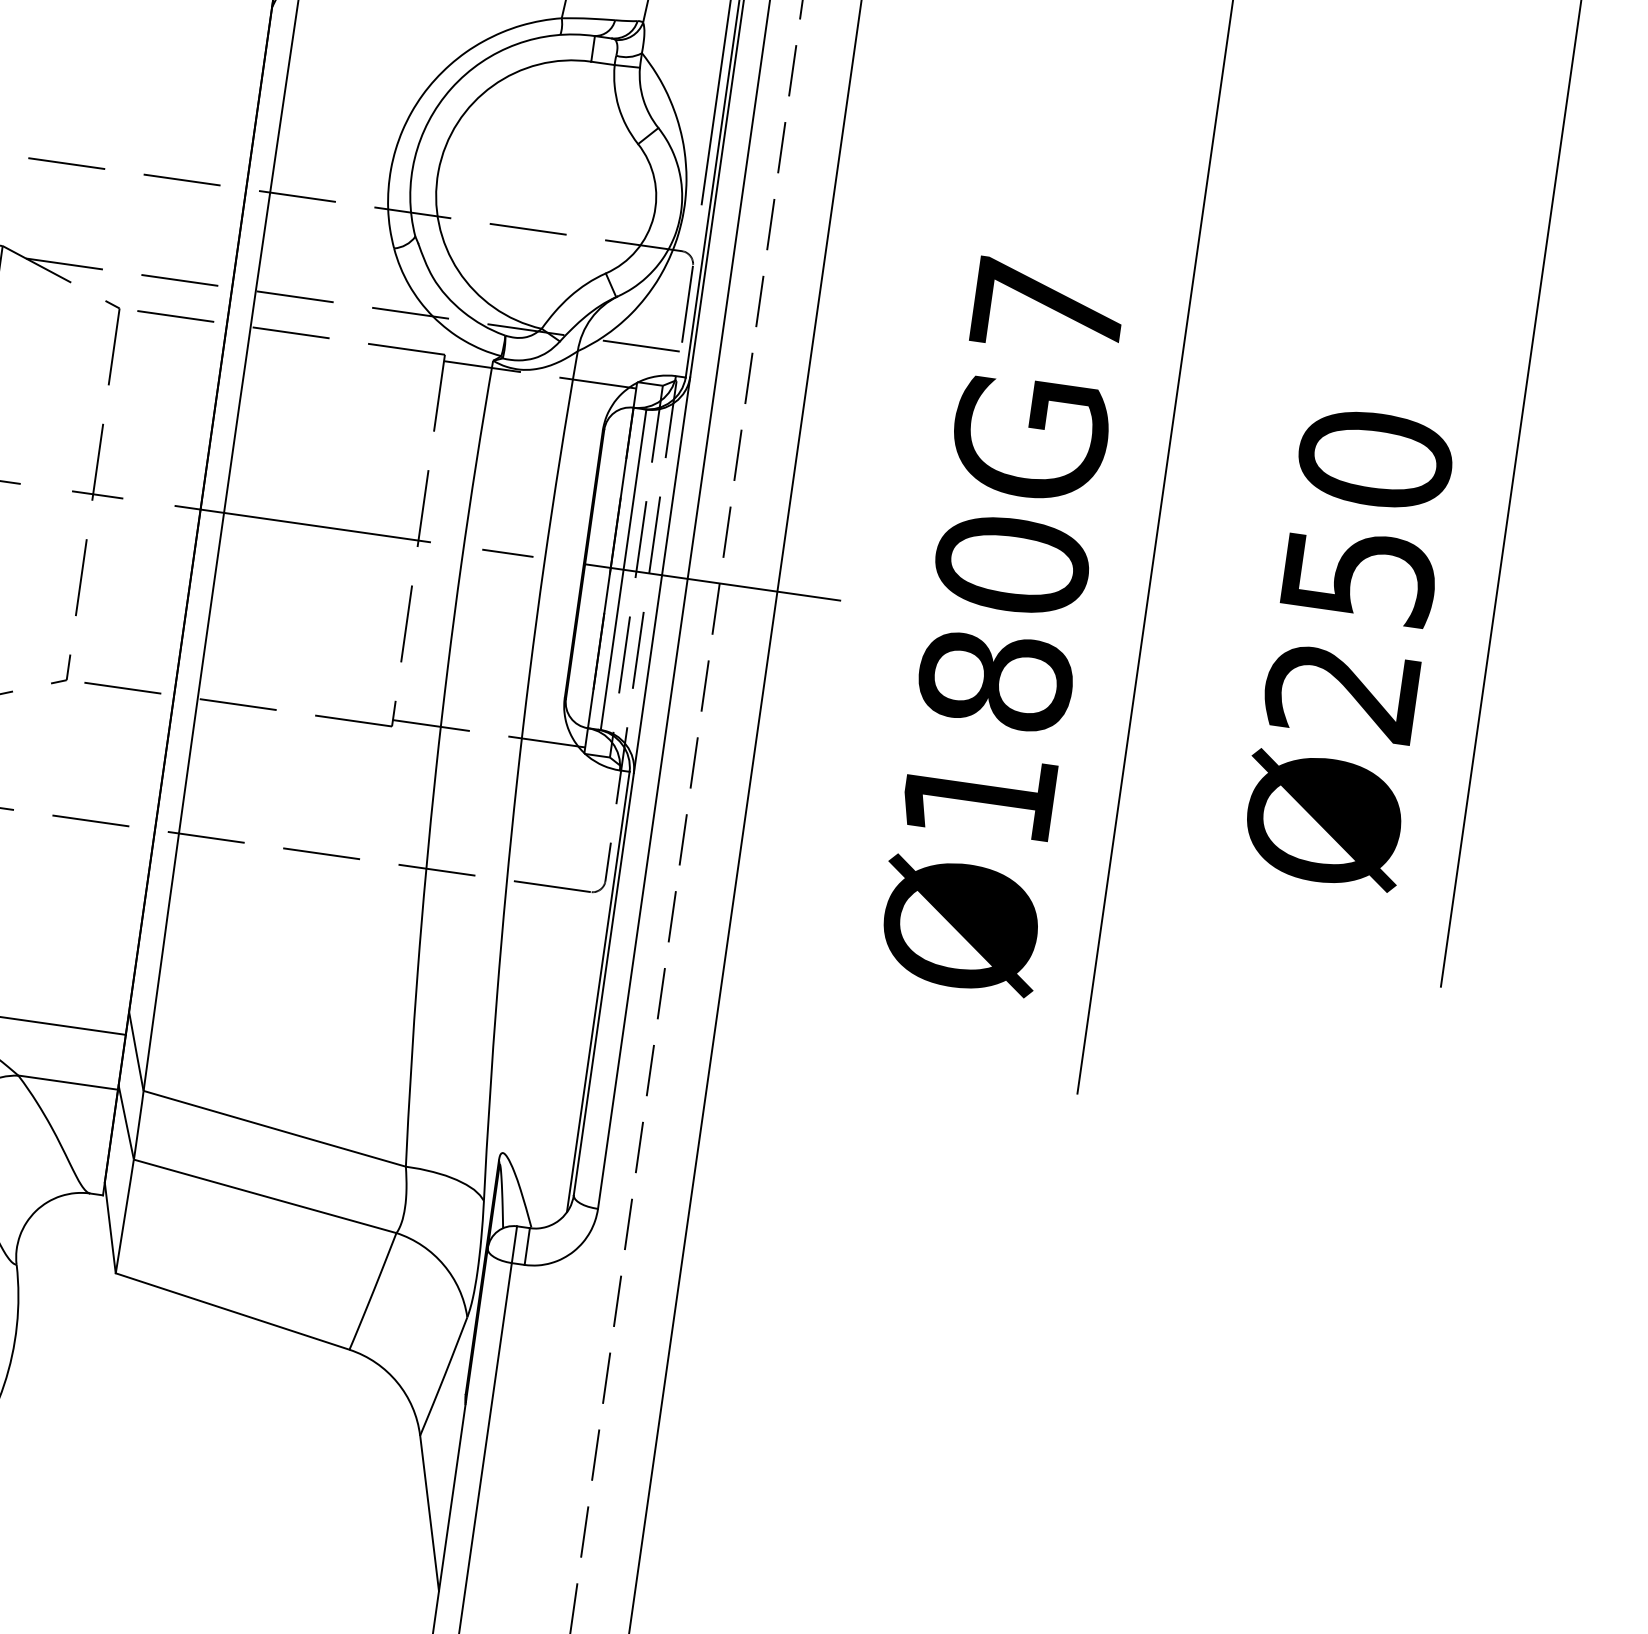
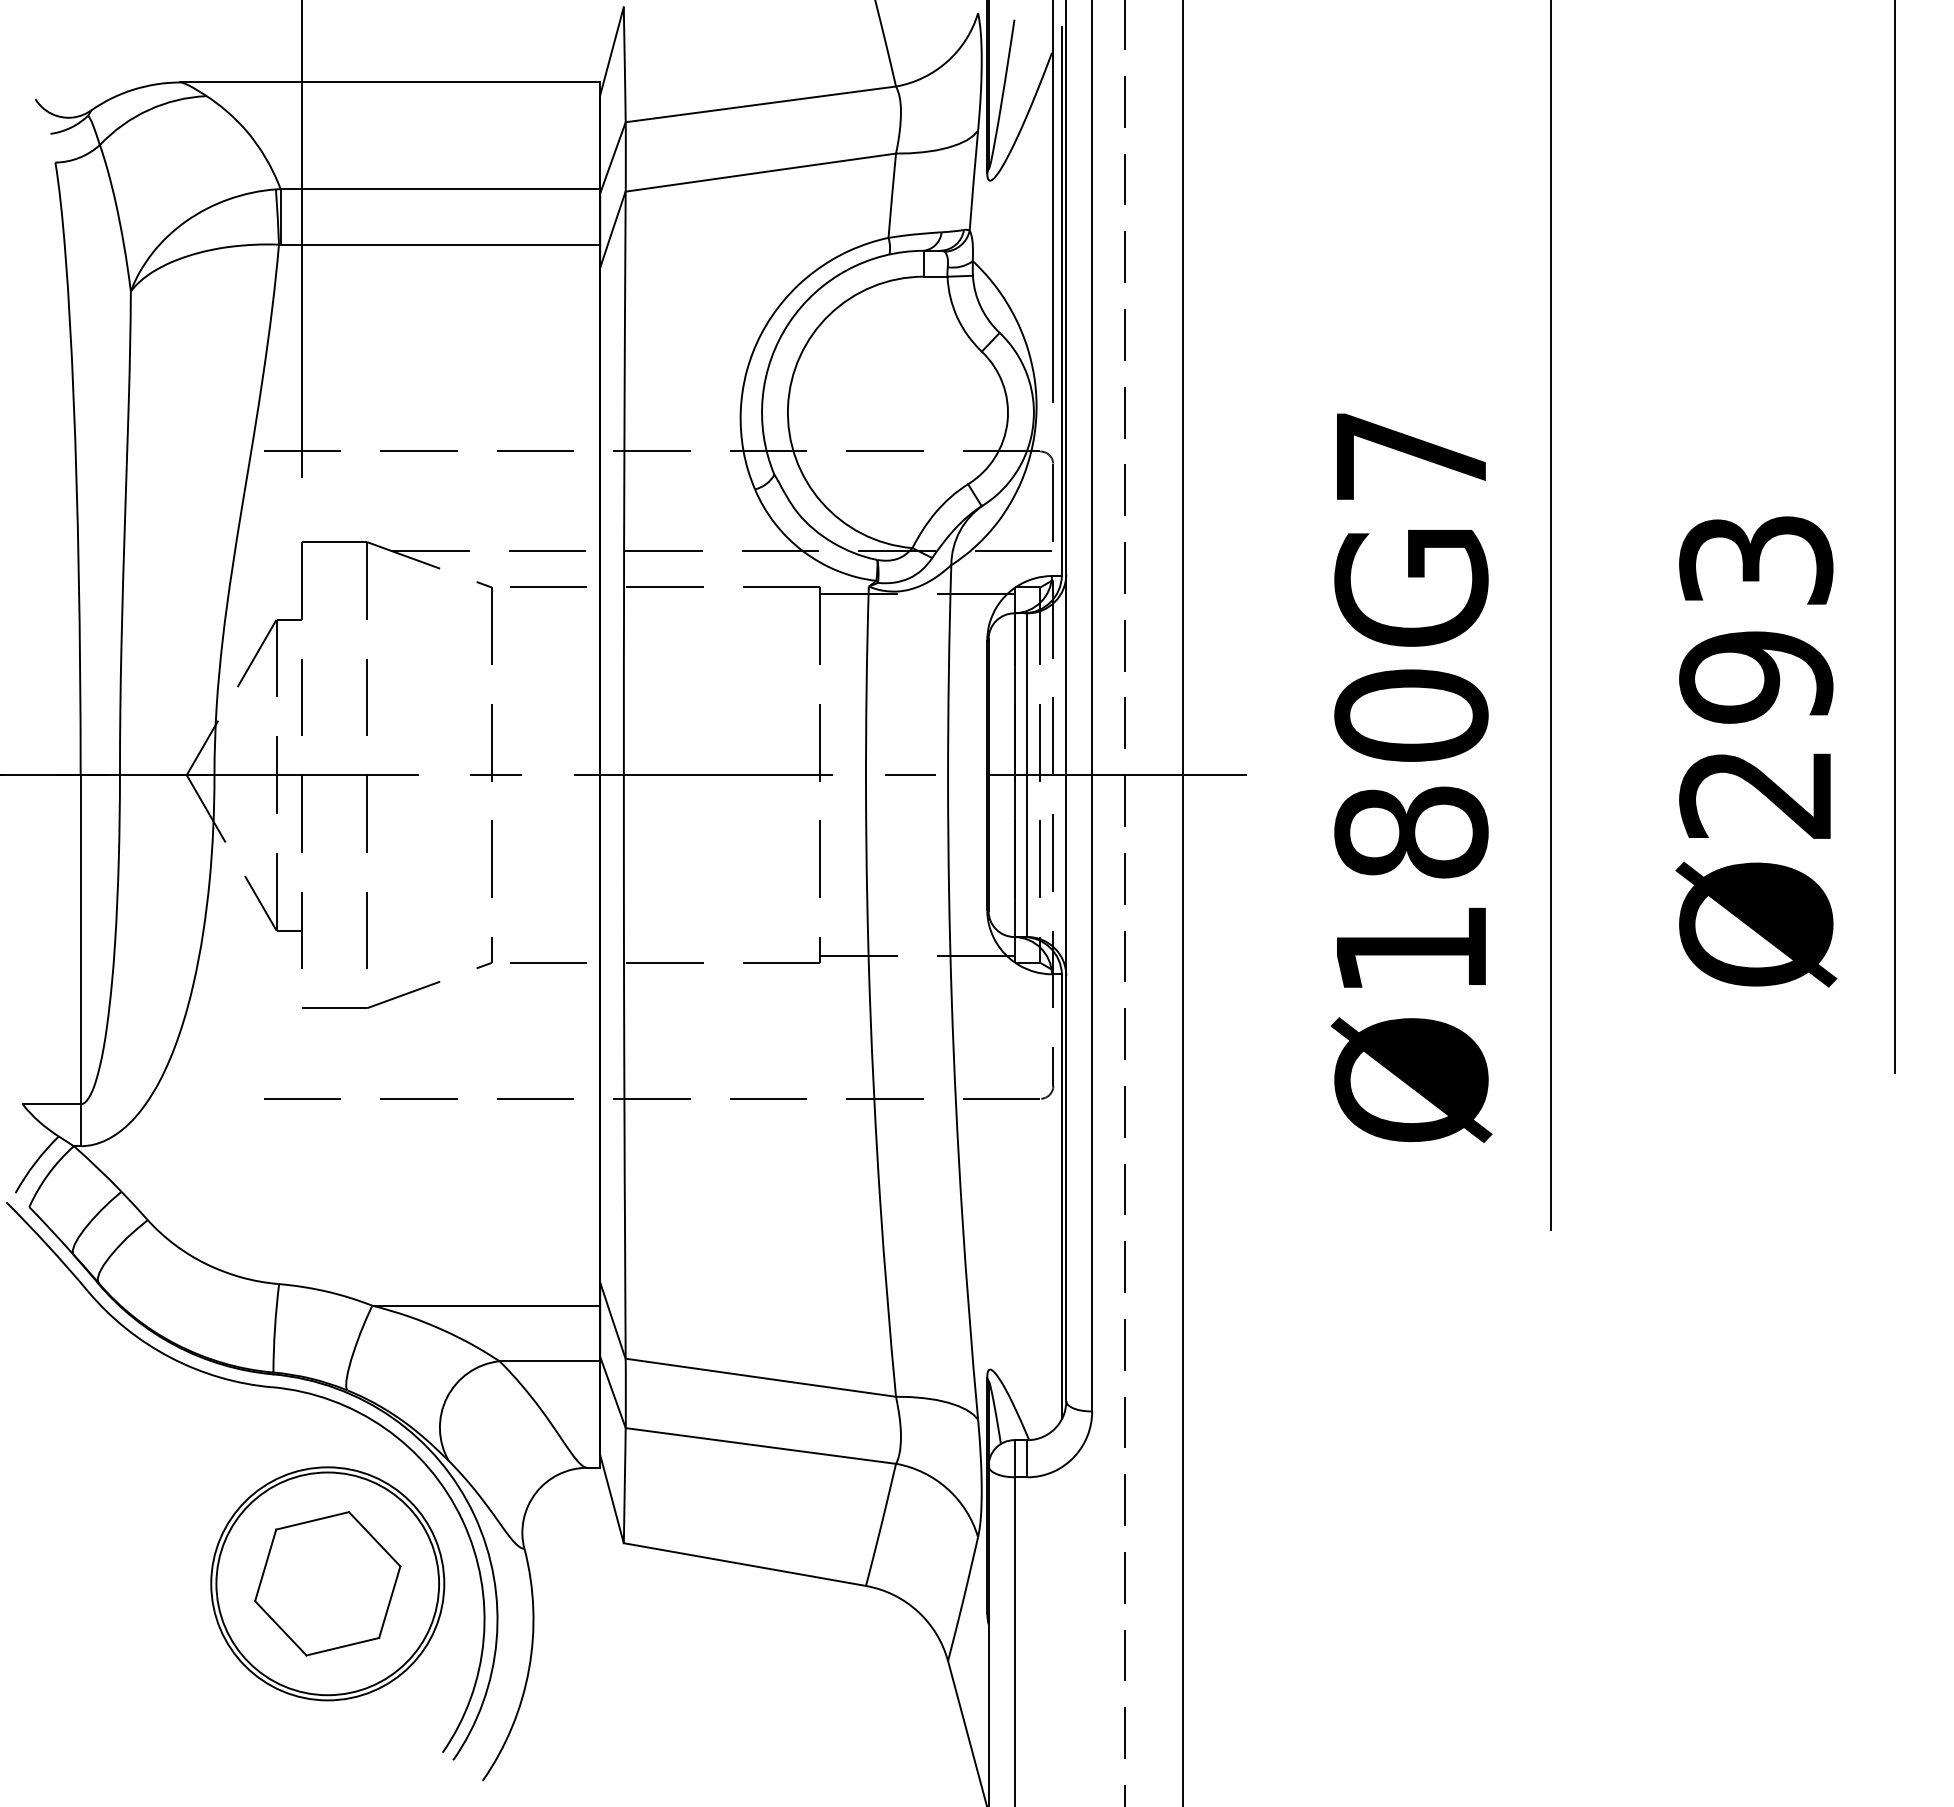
text: (1367, 517) -> (1756, 618), Ø250 -> Ø293

